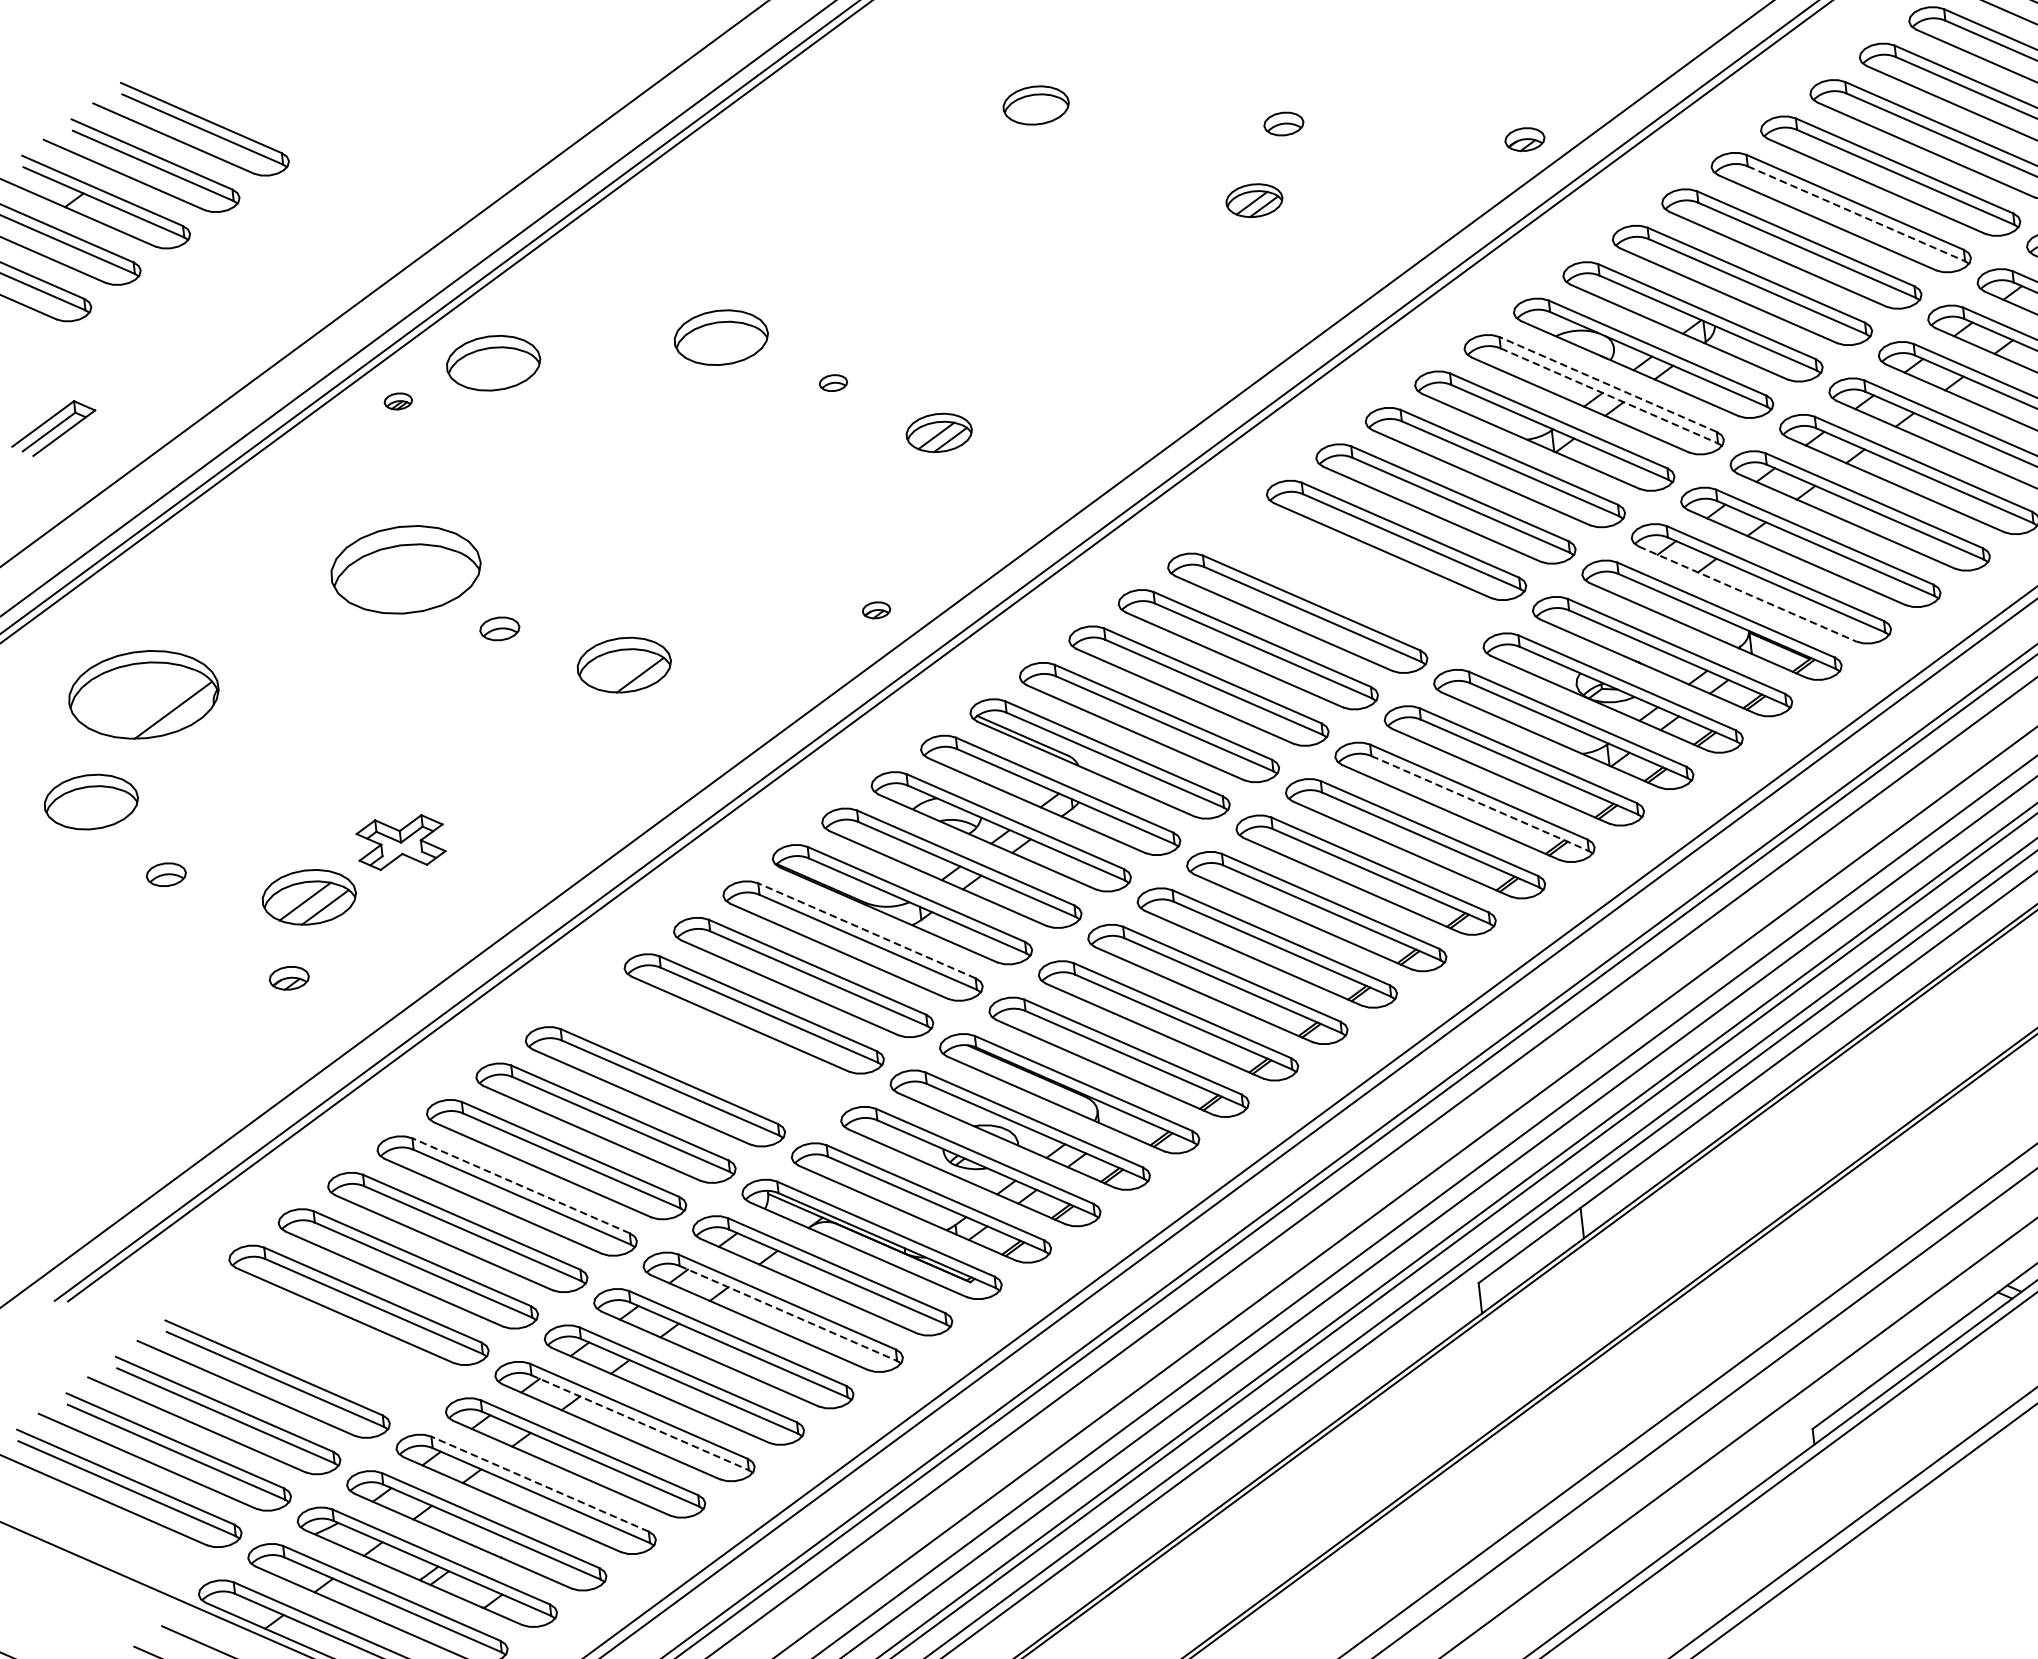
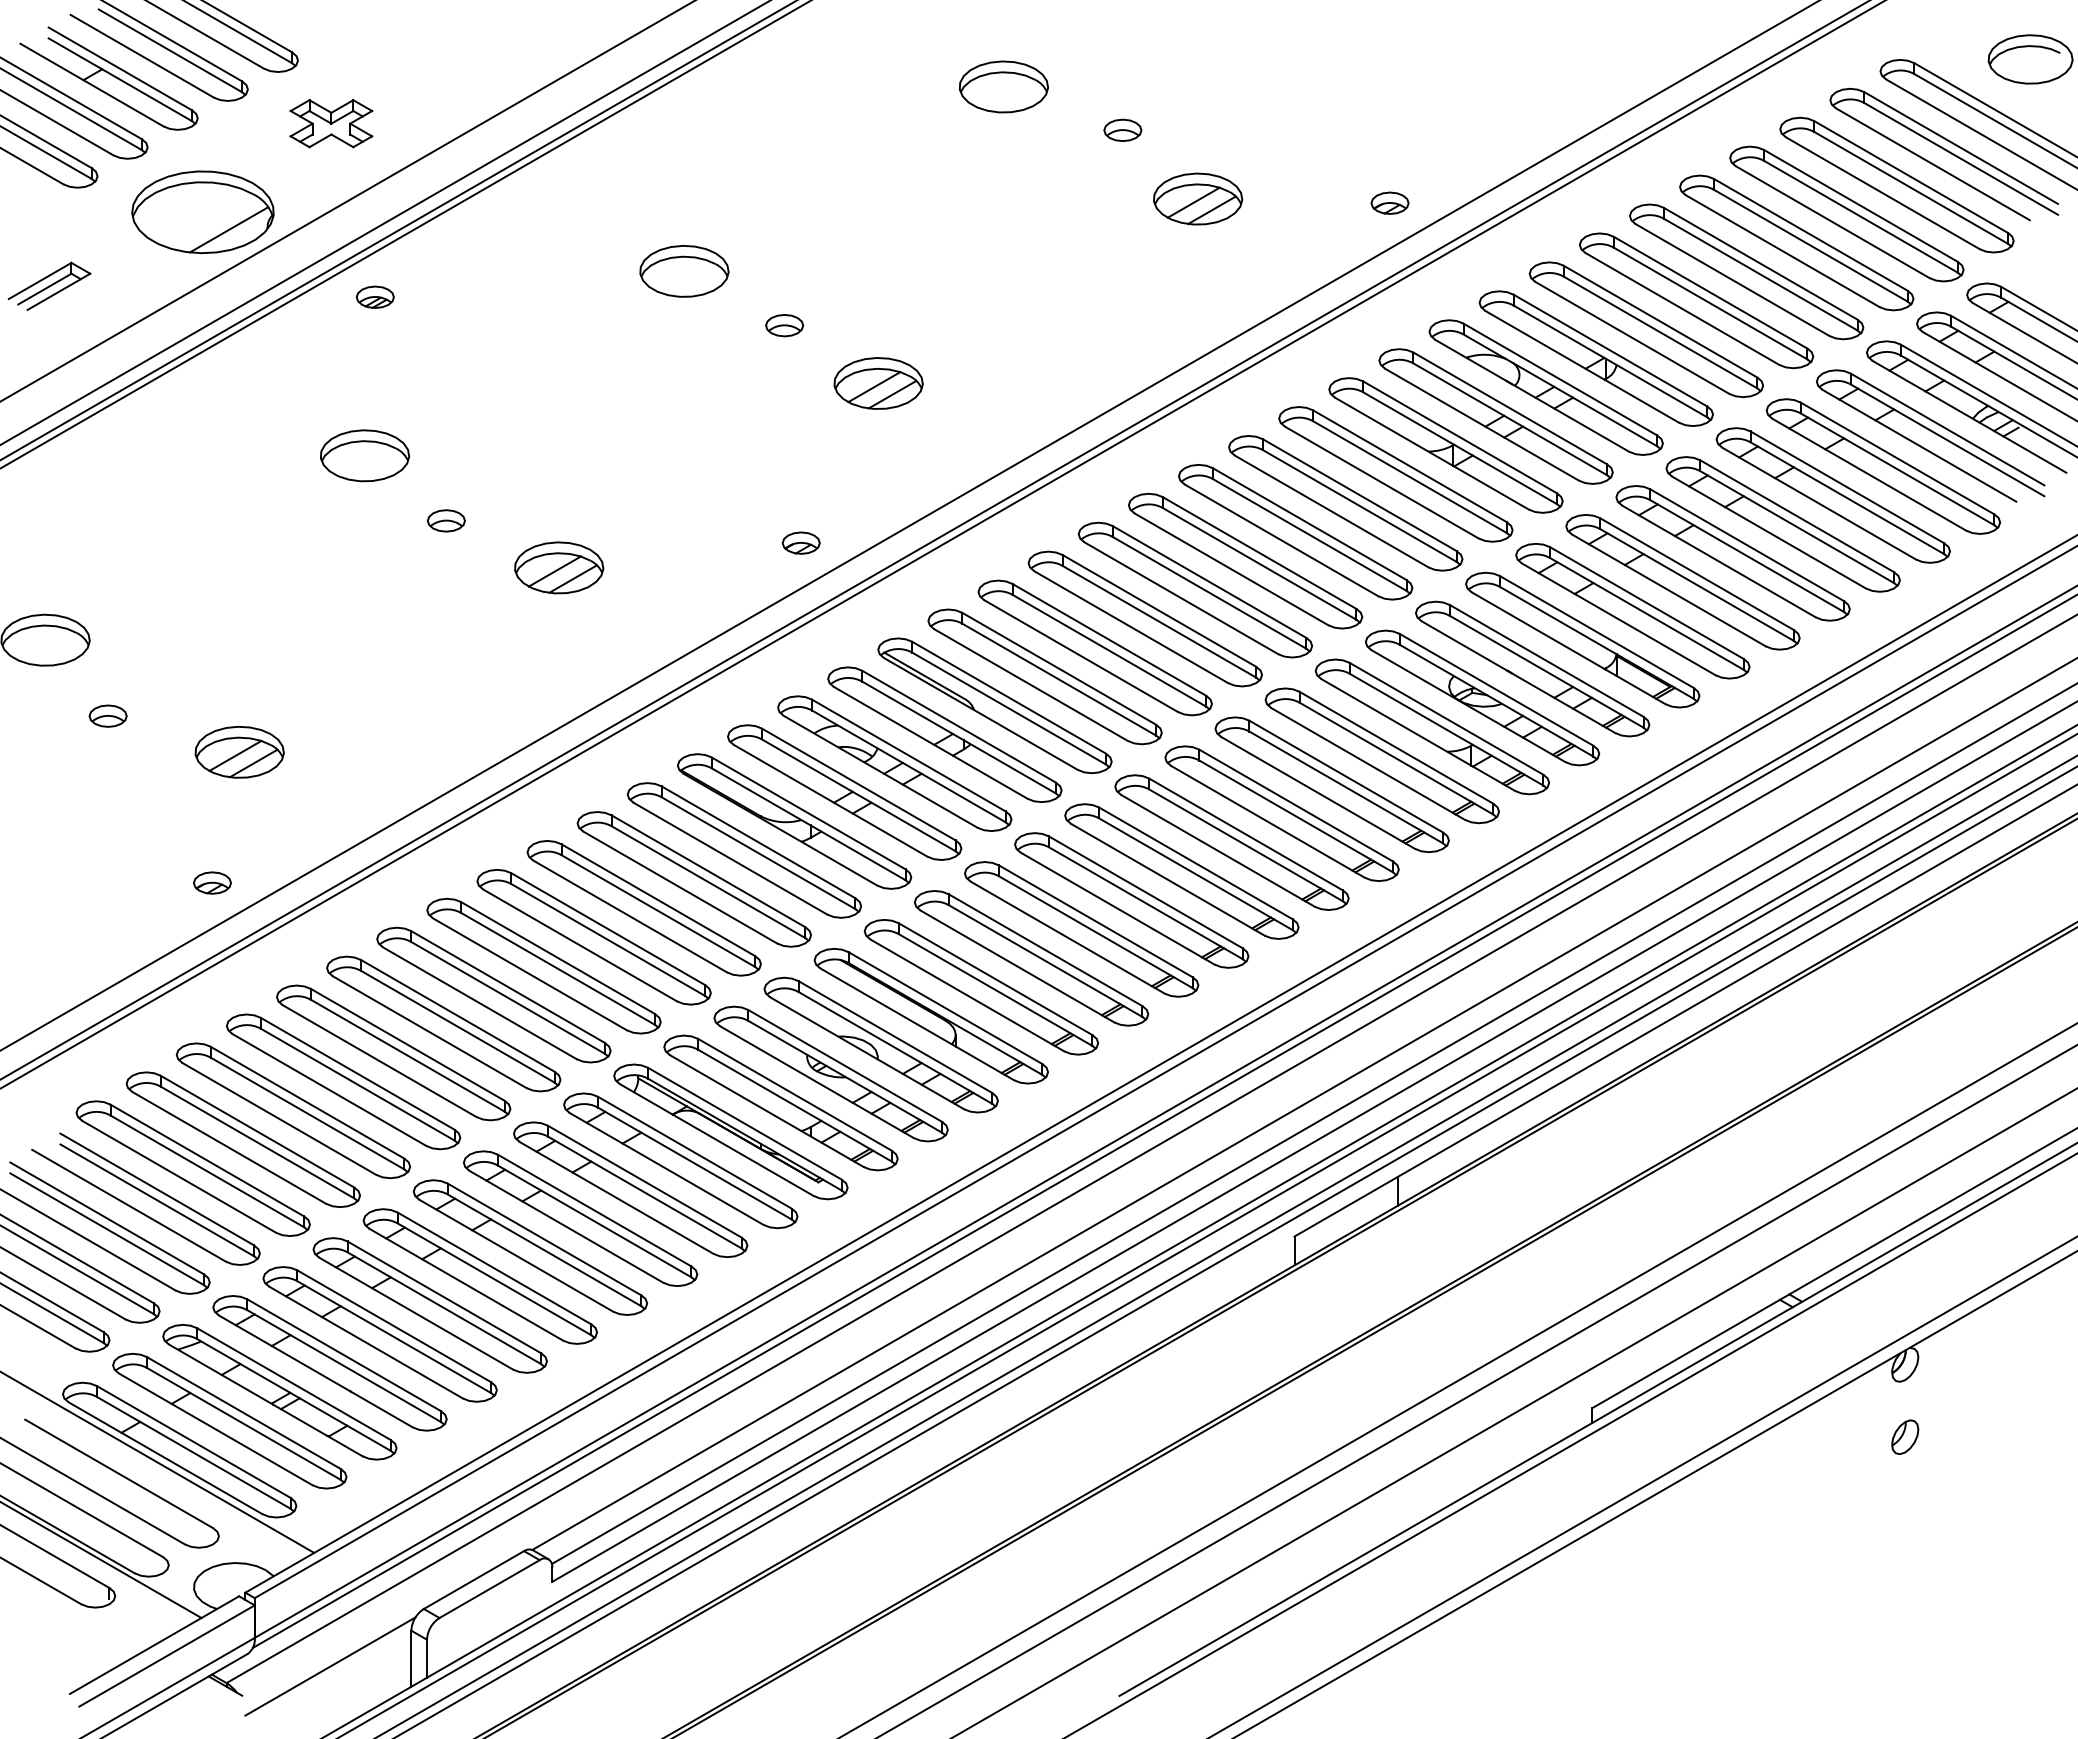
part: (1035, 105) -> (1003, 86), size x1.43
part: (1283, 123) -> (1122, 129), moved
part: (1524, 138) -> (1389, 202), moved
part: (1254, 200) -> (1198, 198), size x1.67
line: (1856, 213) -> (1760, 274), dashed -> solid
part: (493, 363) -> (468, 271), removed
part: (833, 382) -> (784, 325), size x1.43
line: (1608, 384) -> (1510, 408), dashed -> solid
line: (1609, 396) -> (1510, 419), dashed -> solid
part: (397, 400) -> (374, 296), size x1.43
part: (939, 432) -> (878, 383), size x1.43
part: (406, 569) -> (365, 455), size x0.62
part: (1347, 576) -> (1245, 560), added
line: (1747, 594) -> (1618, 619), dashed -> solid
part: (875, 609) -> (800, 542), size x1.43
line: (619, 669) -> (554, 571), added
part: (143, 694) -> (202, 211), moved
line: (1480, 803) -> (1346, 787), dashed -> solid
part: (401, 842) -> (331, 123), moved
line: (866, 931) -> (758, 842), dashed -> solid
part: (289, 977) -> (212, 882), moved
part: (704, 1050) -> (593, 937), added
line: (520, 1185) -> (407, 1044), dashed -> solid
line: (788, 1313) -> (644, 1192), dashed -> solid
part: (308, 1341) -> (192, 1168), added
line: (640, 1422) -> (494, 1279), dashed -> solid
line: (540, 1484) -> (394, 1326), dashed -> solid

